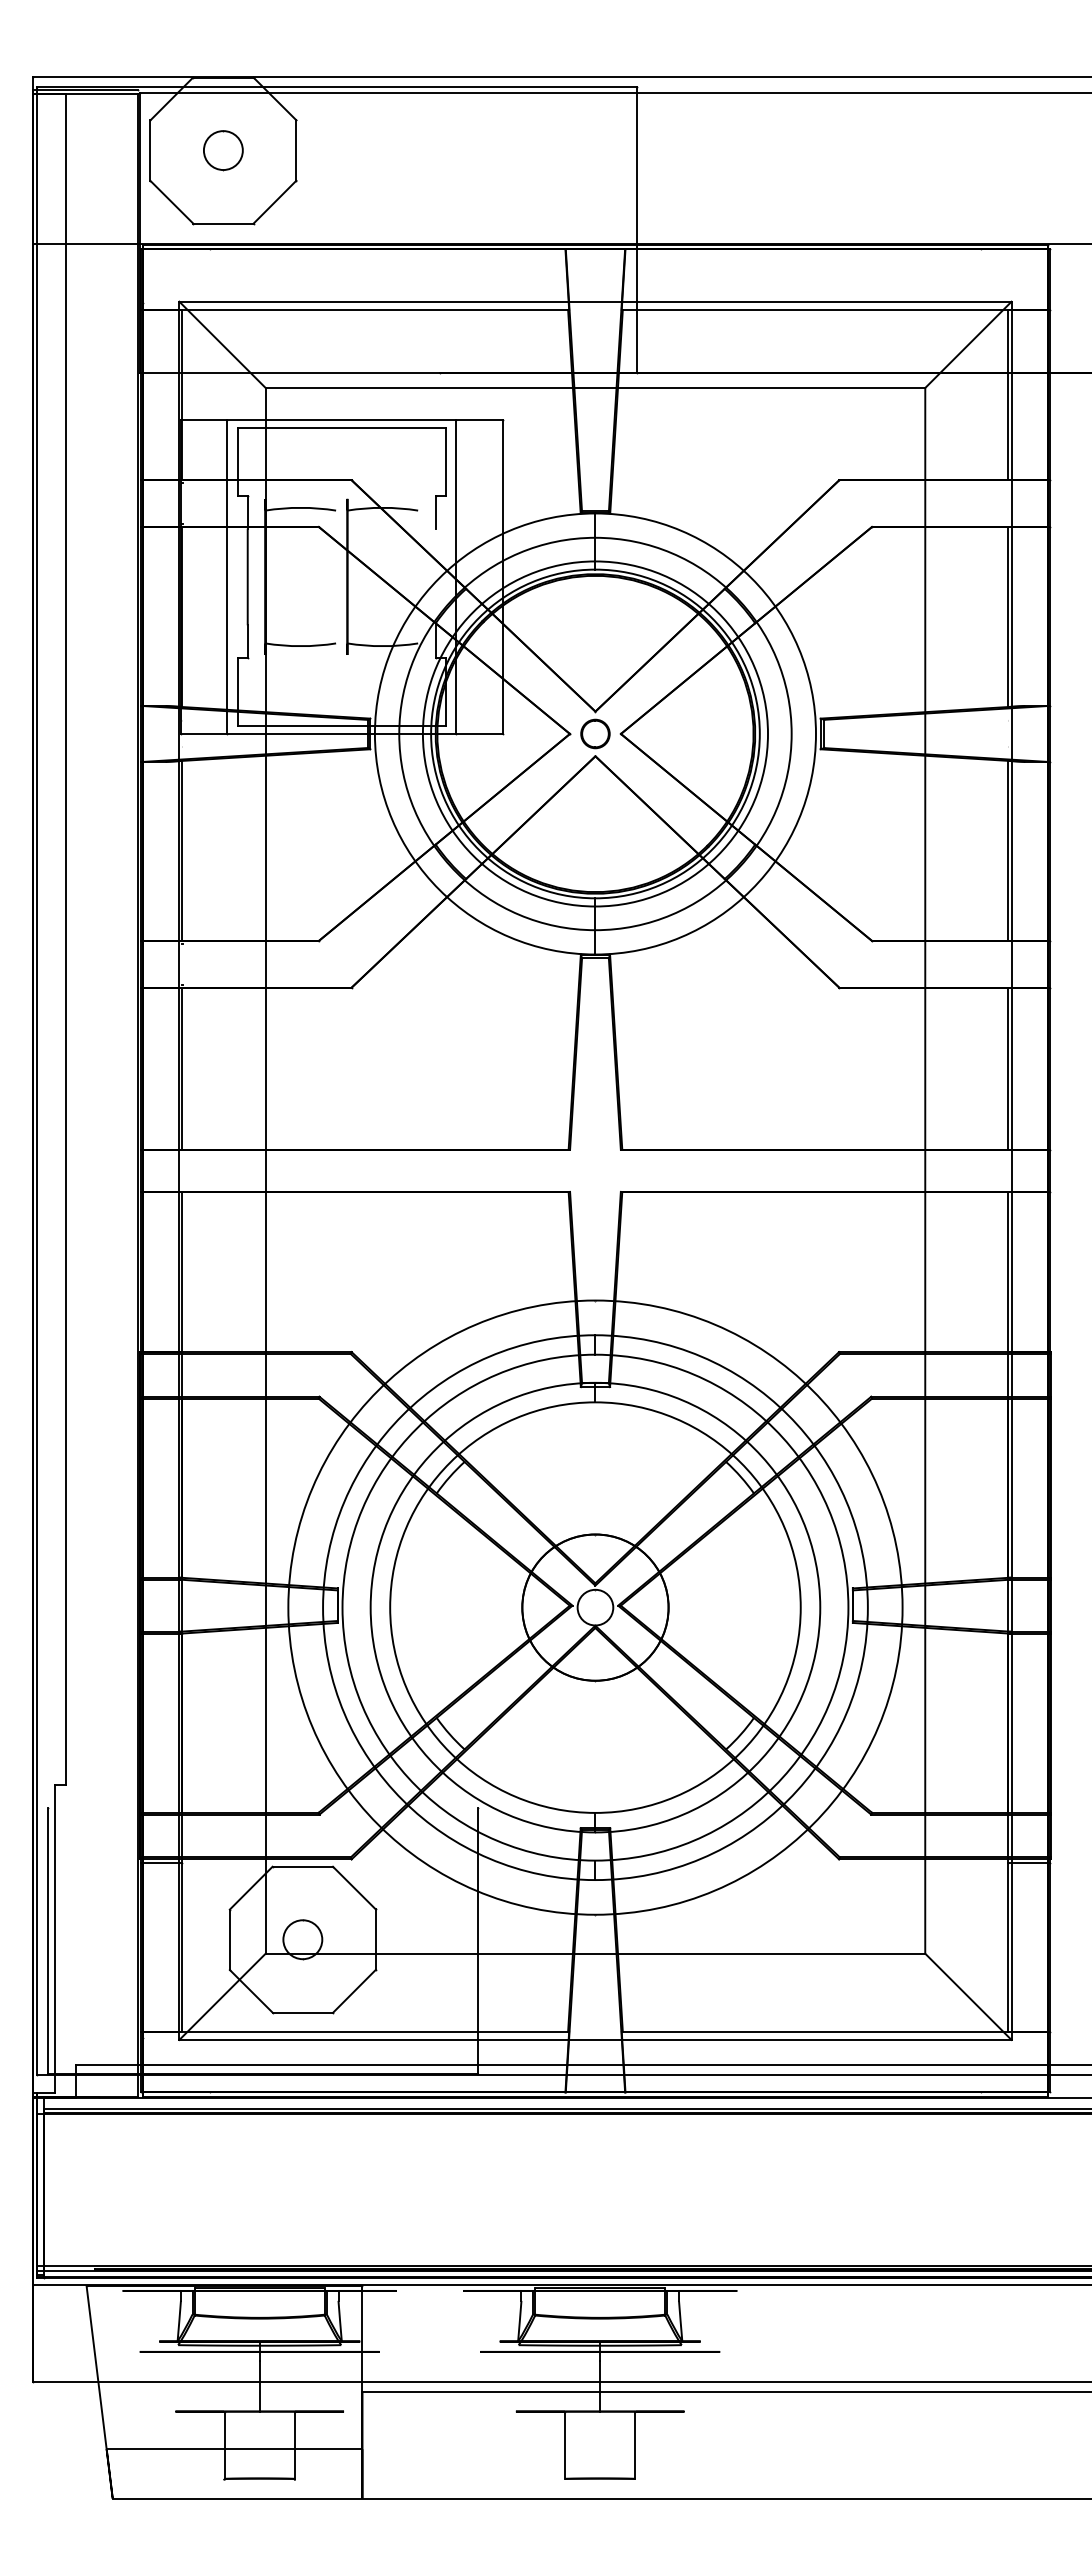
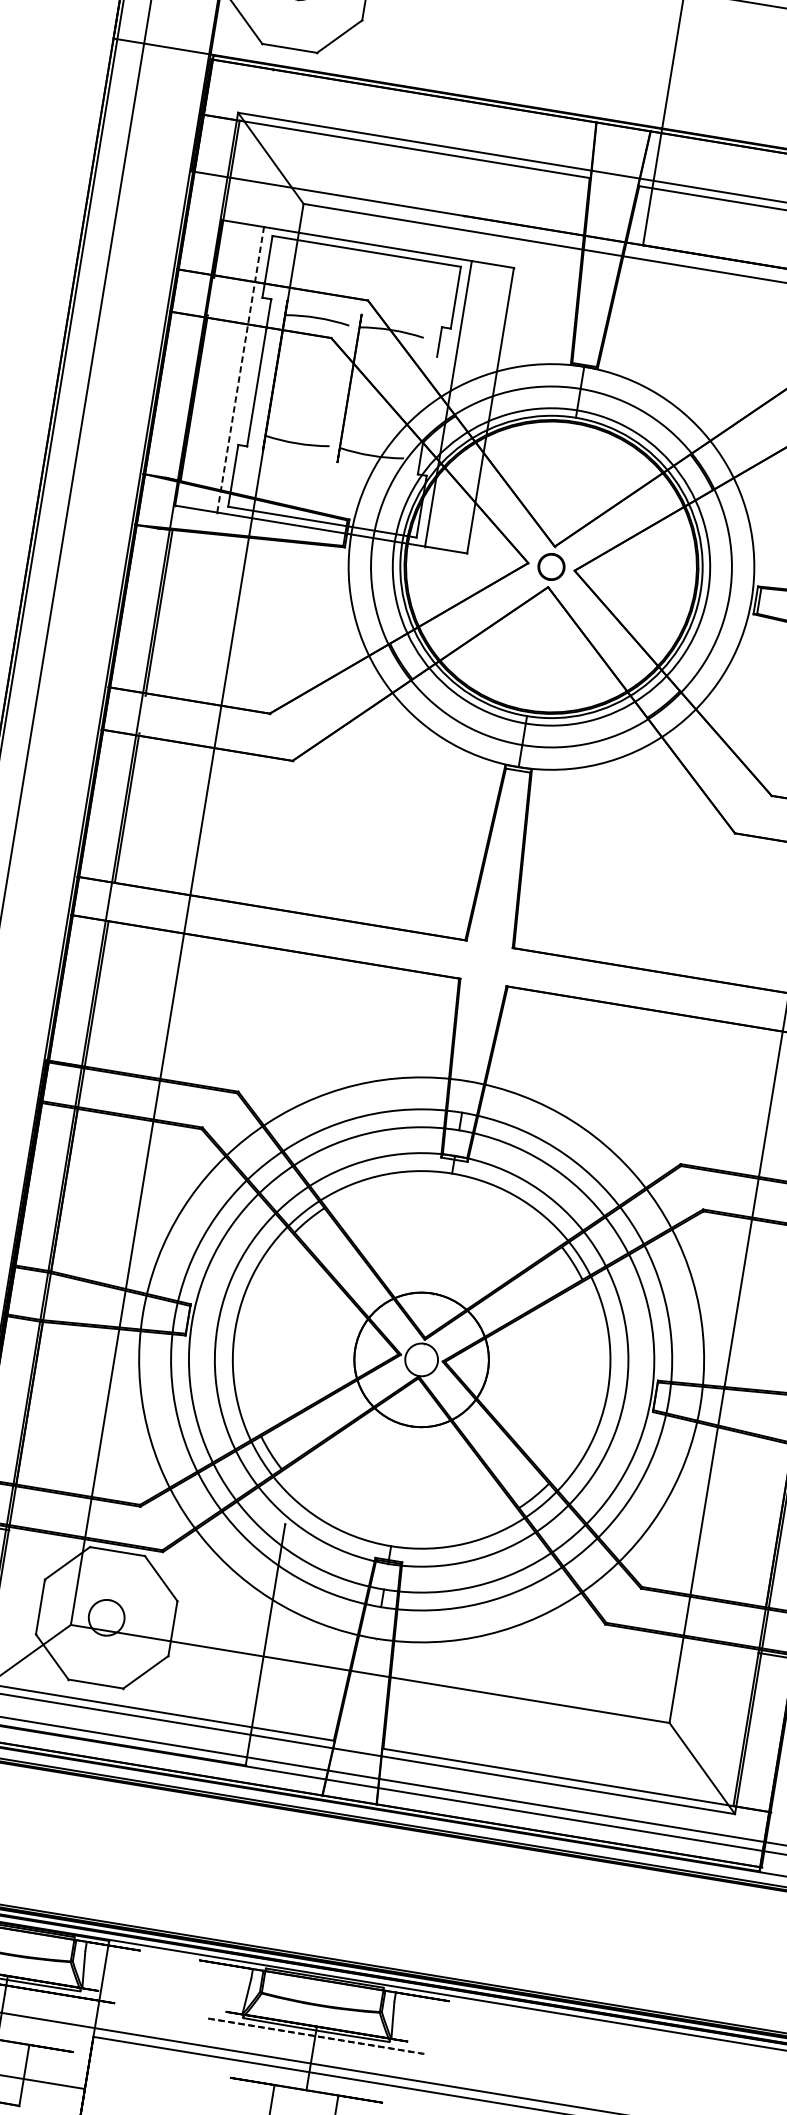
line: (227, 576) -> (240, 369), solid -> dashed
circle: (600, 2351) -> (315, 2035), solid -> dashed

